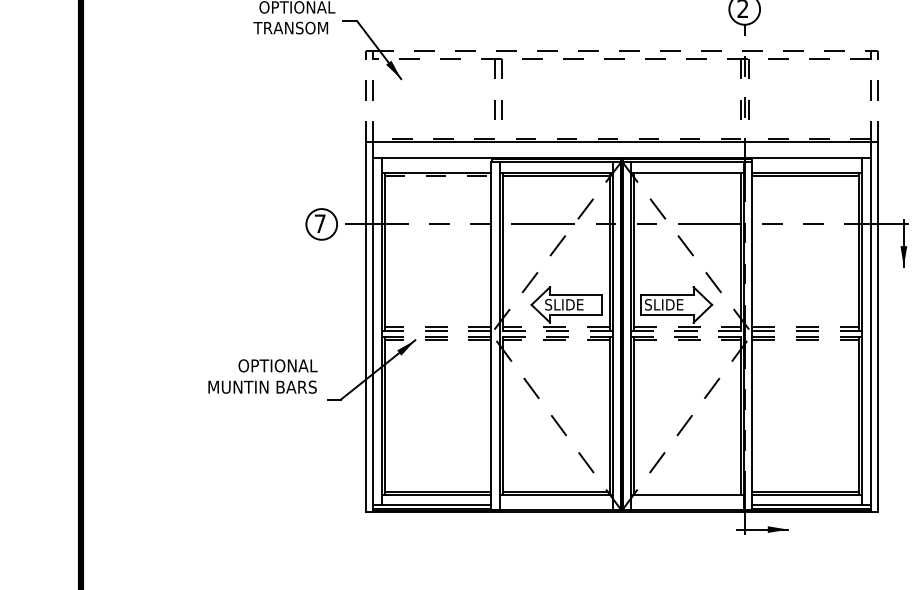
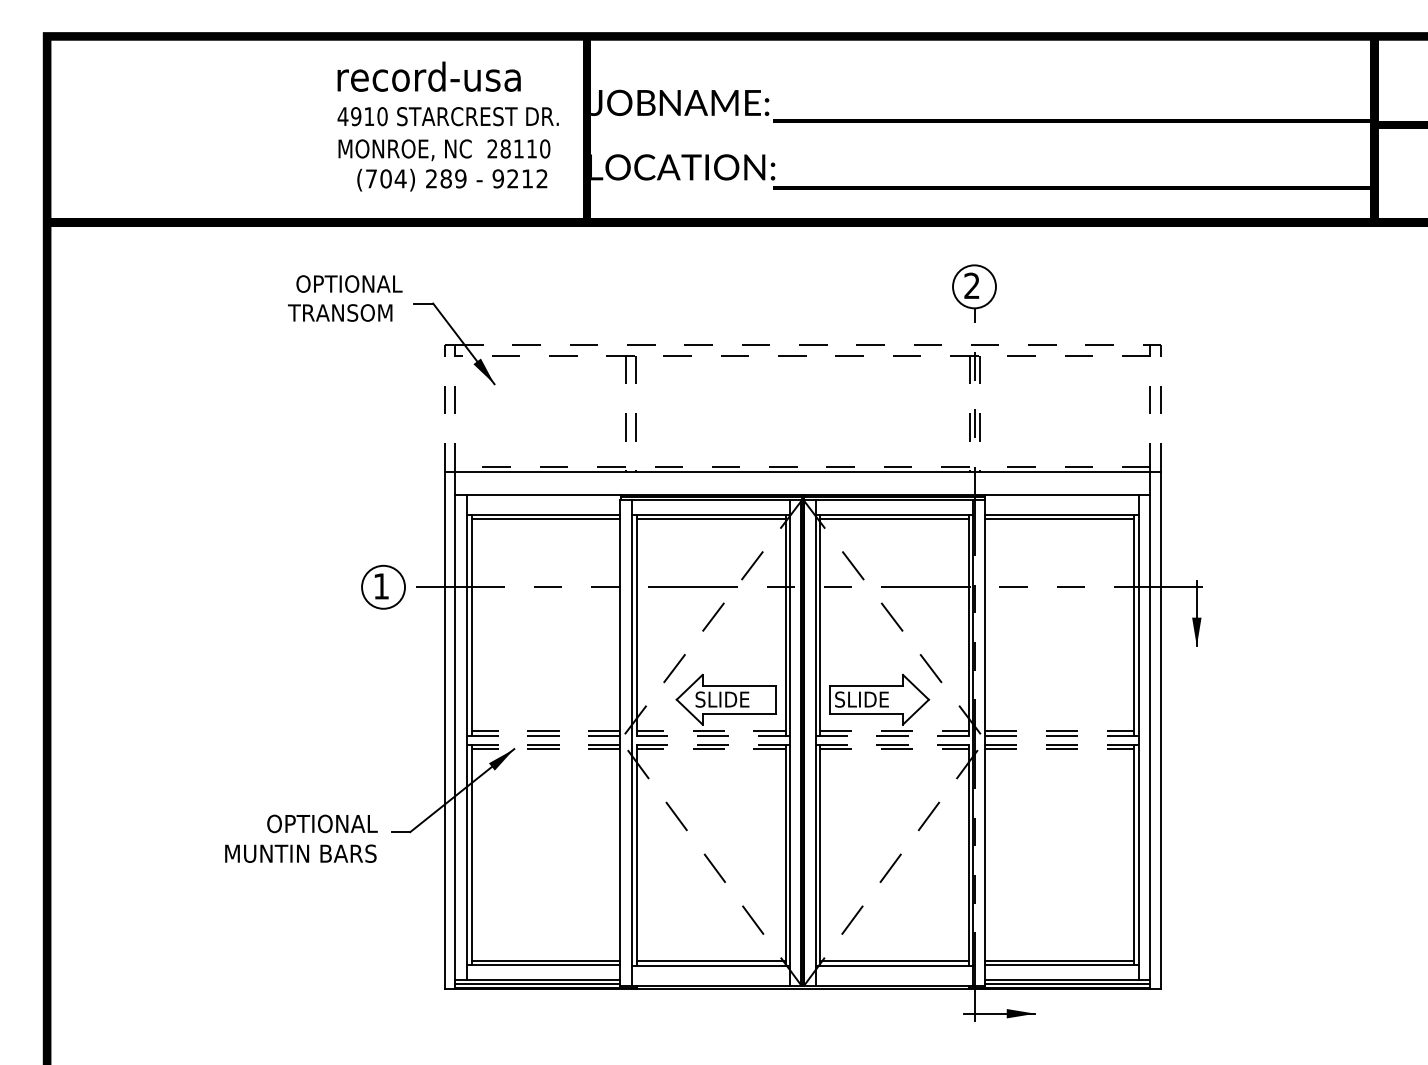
line: (438, 175) -> (546, 519), dashed -> solid
line: (686, 175) -> (893, 519), added
text: (320, 223) -> (381, 586), 7 -> 1
text: (263, 376) -> (301, 838), moved
line: (686, 492) -> (893, 961), added

